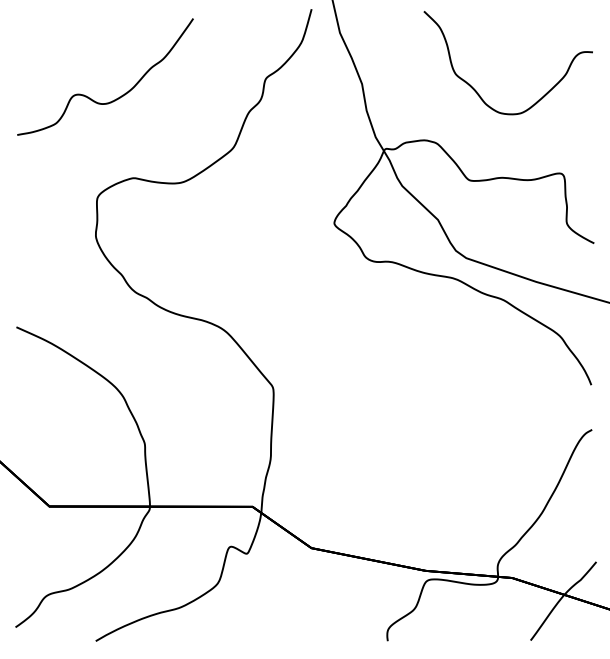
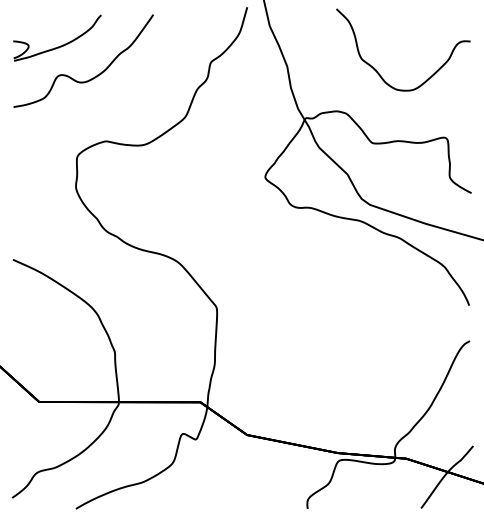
part: (76, 57) -> (60, 45), added

